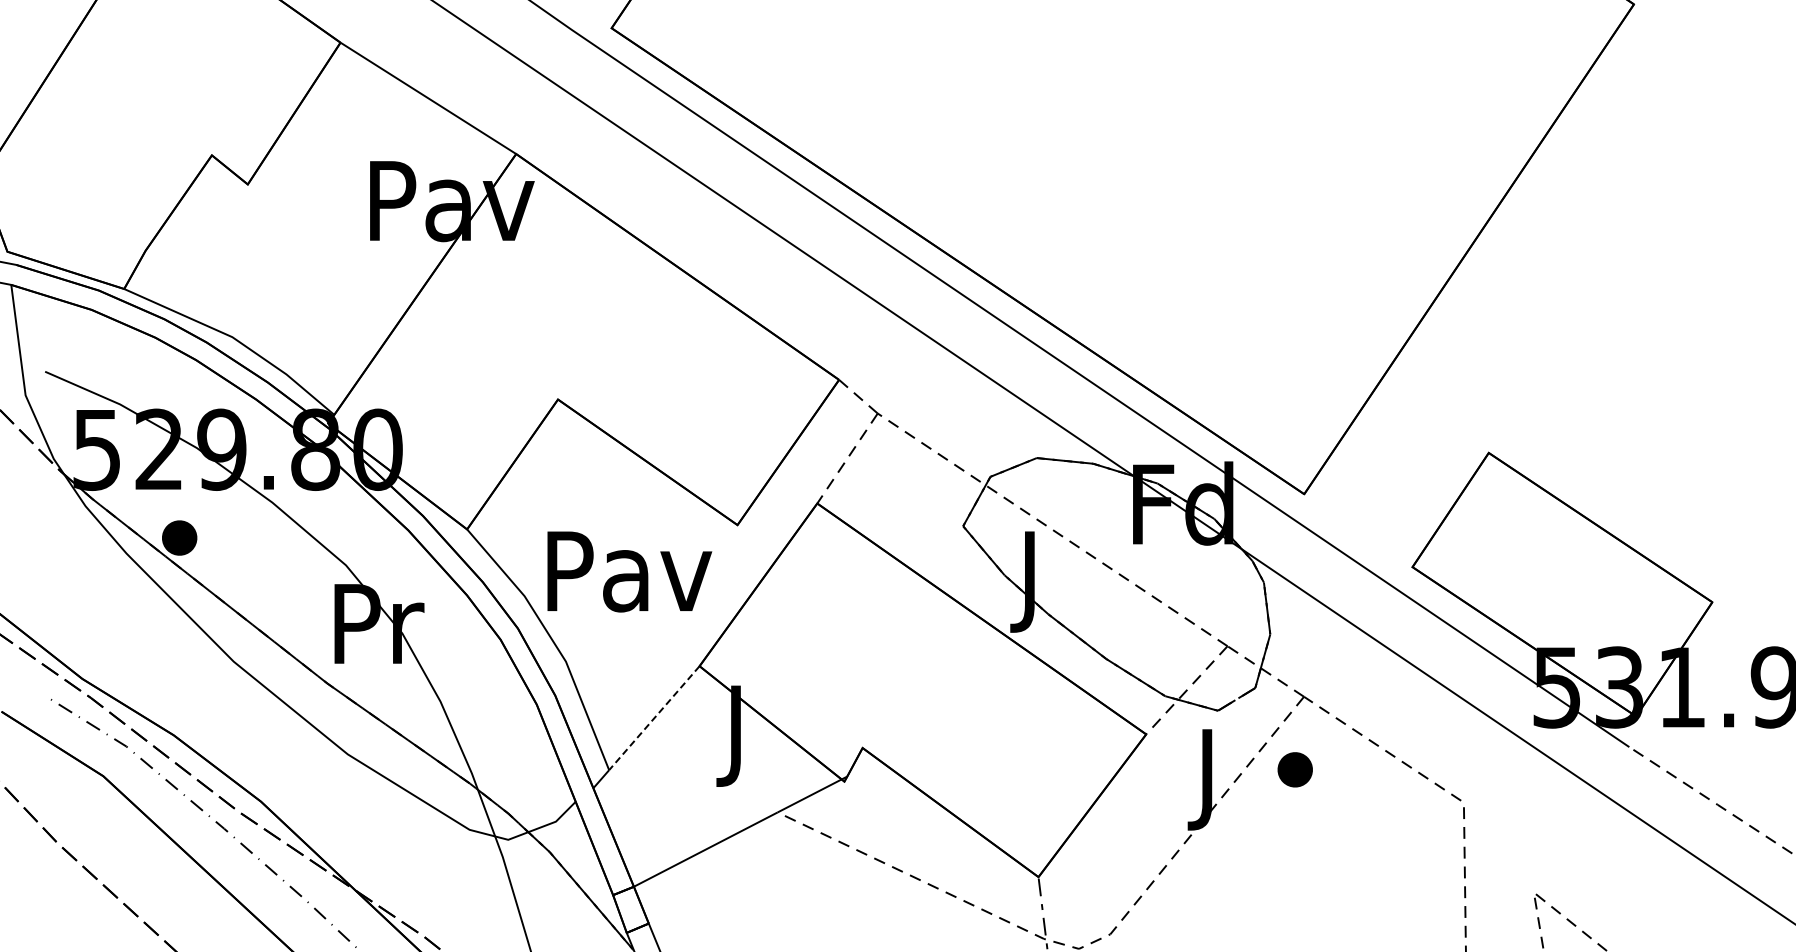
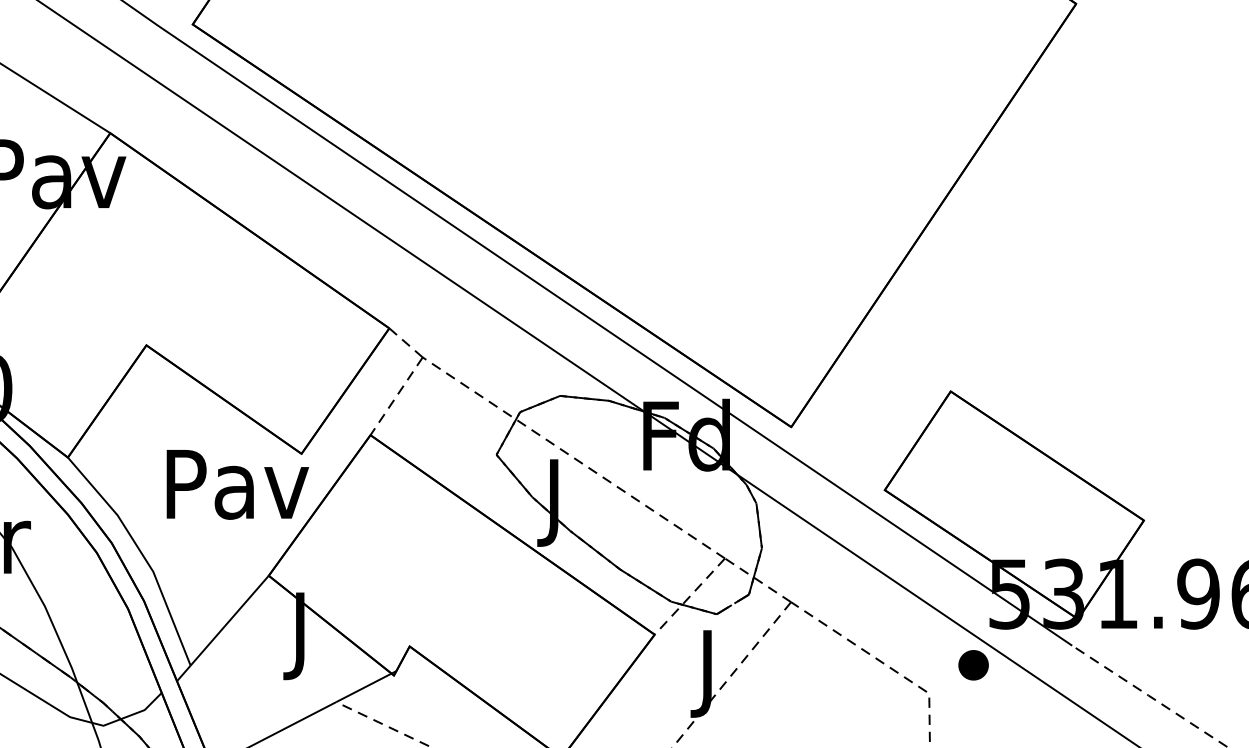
text: (629, 571) -> (237, 484), moved
line: (654, 718) -> (229, 620), dashed -> solid
part: (1294, 769) -> (972, 665), moved

